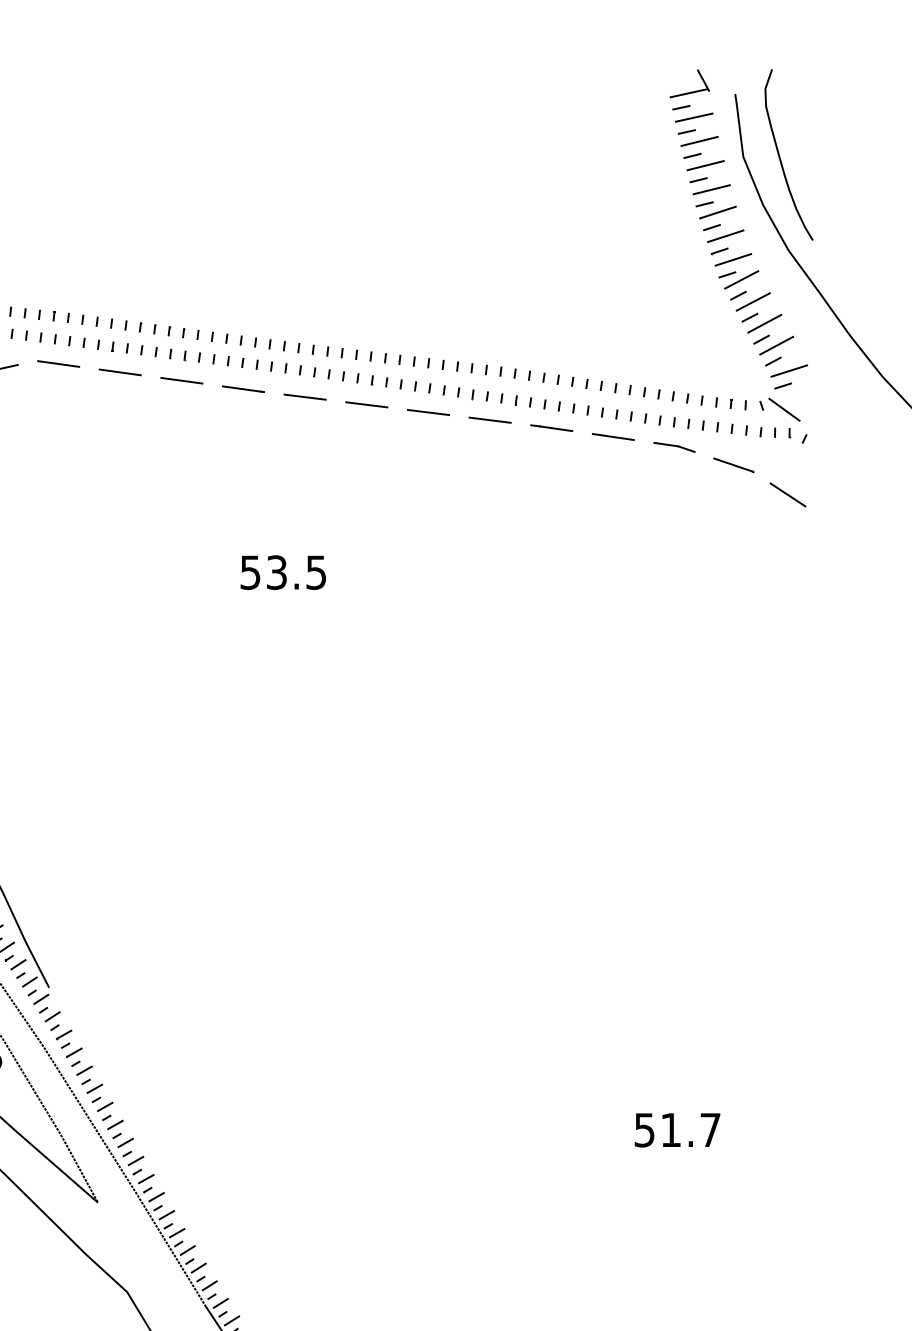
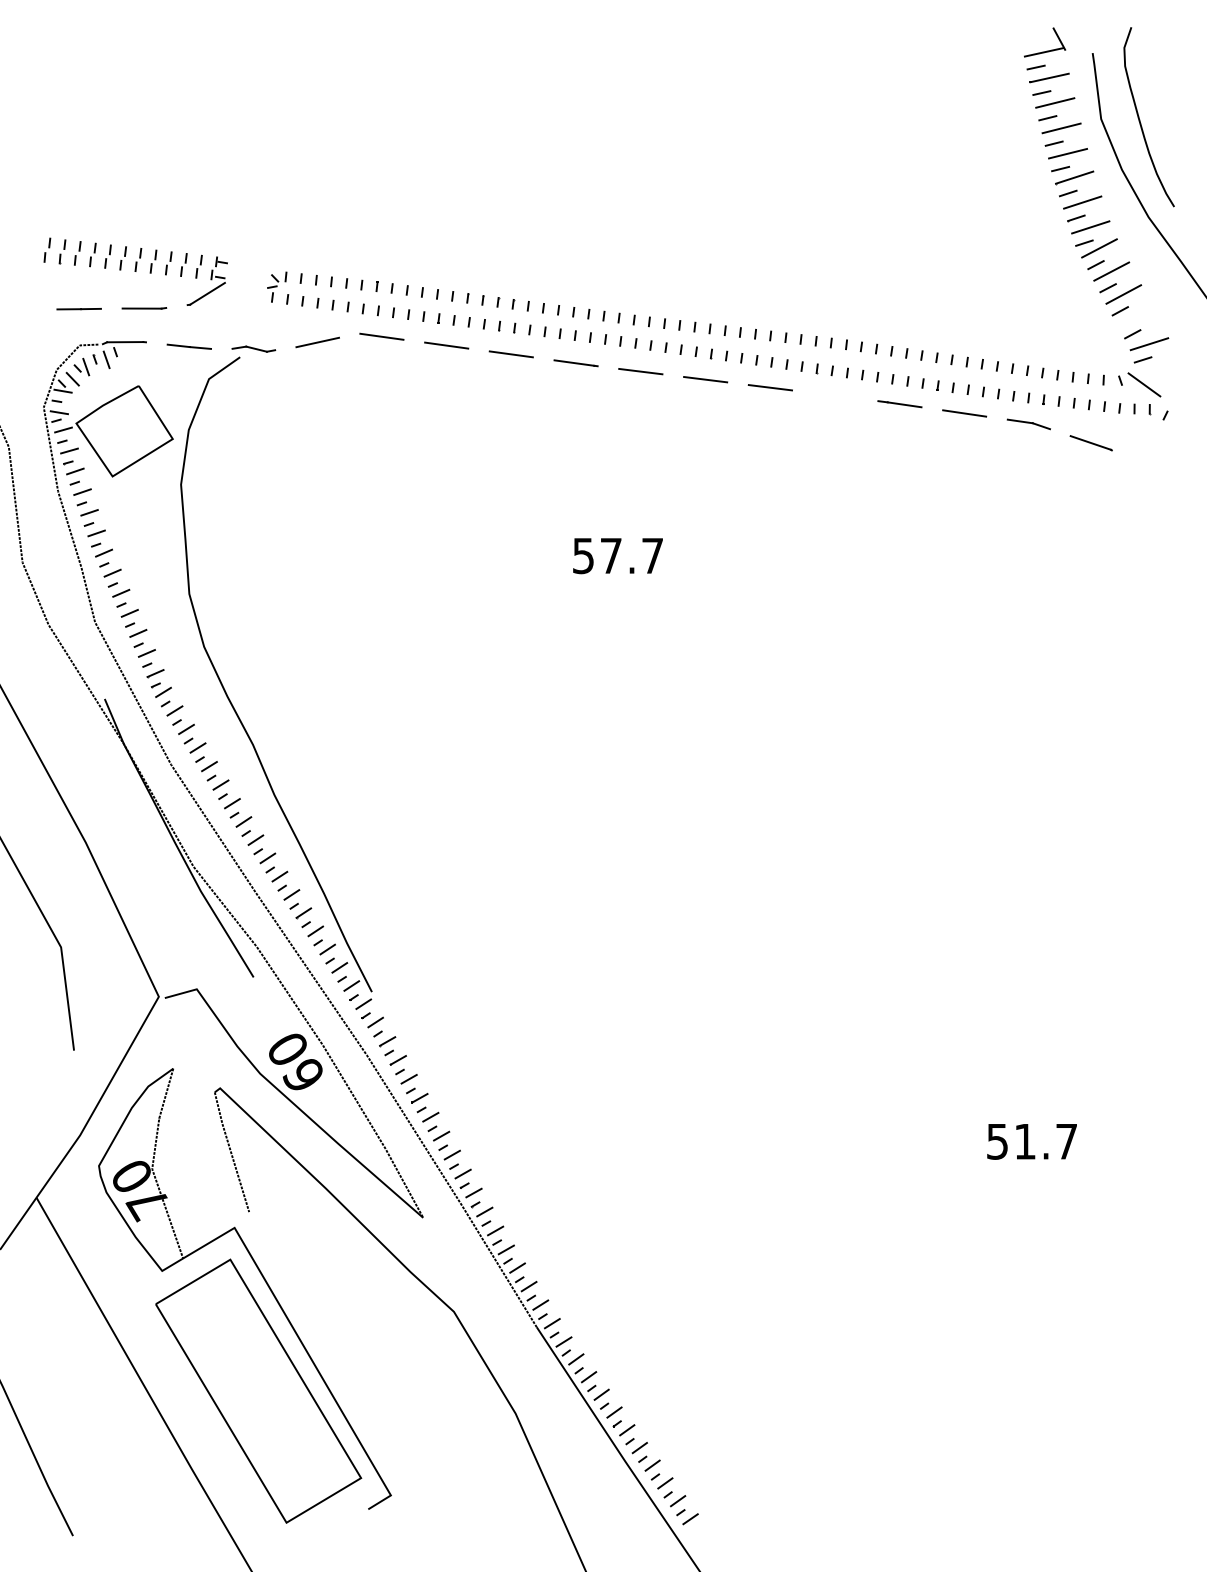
line: (775, 345) -> (1135, 317), removed
line: (489, 419) -> (834, 395), removed
line: (787, 495) -> (1147, 474), removed
text: (296, 572) -> (631, 555), 53.5 -> 57.7

